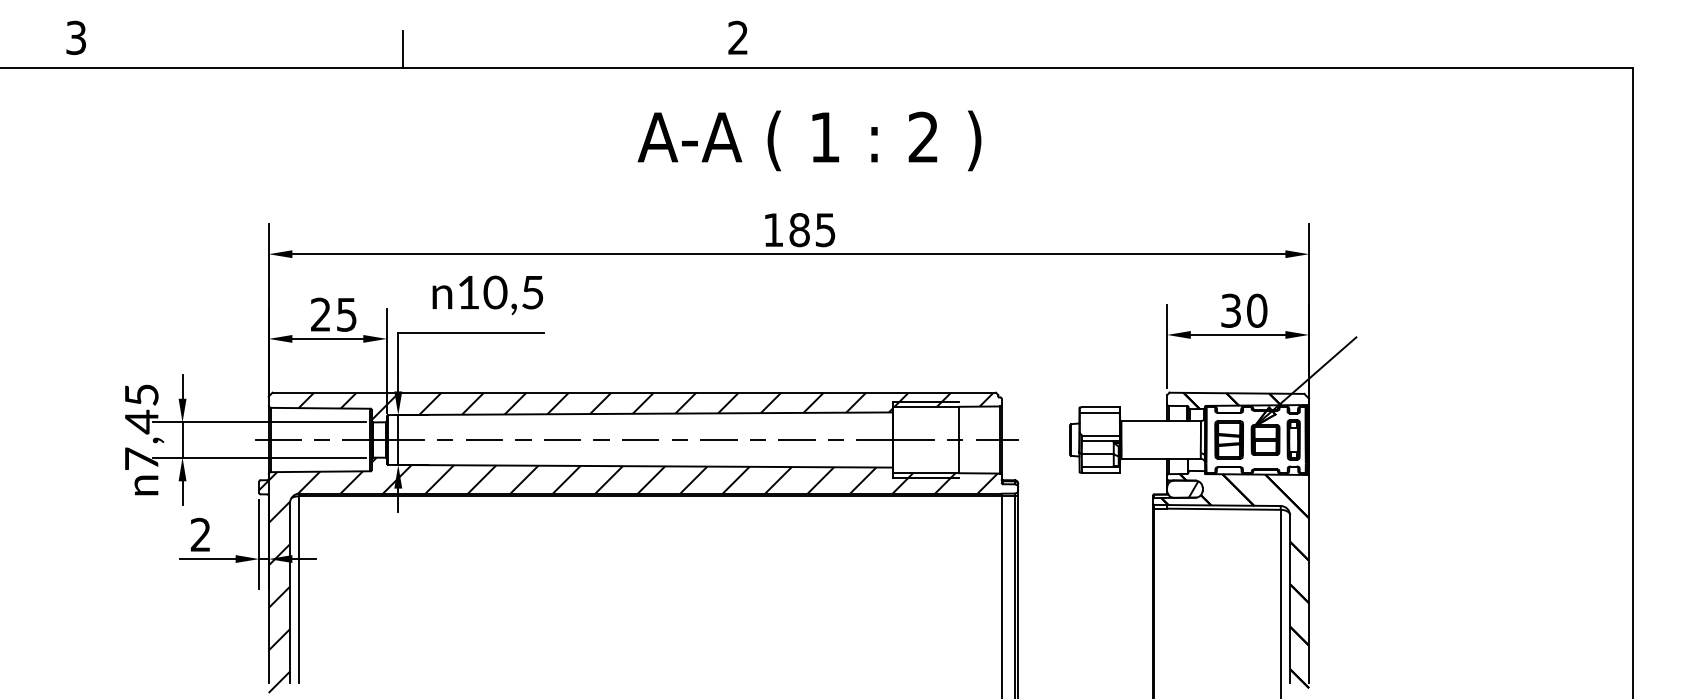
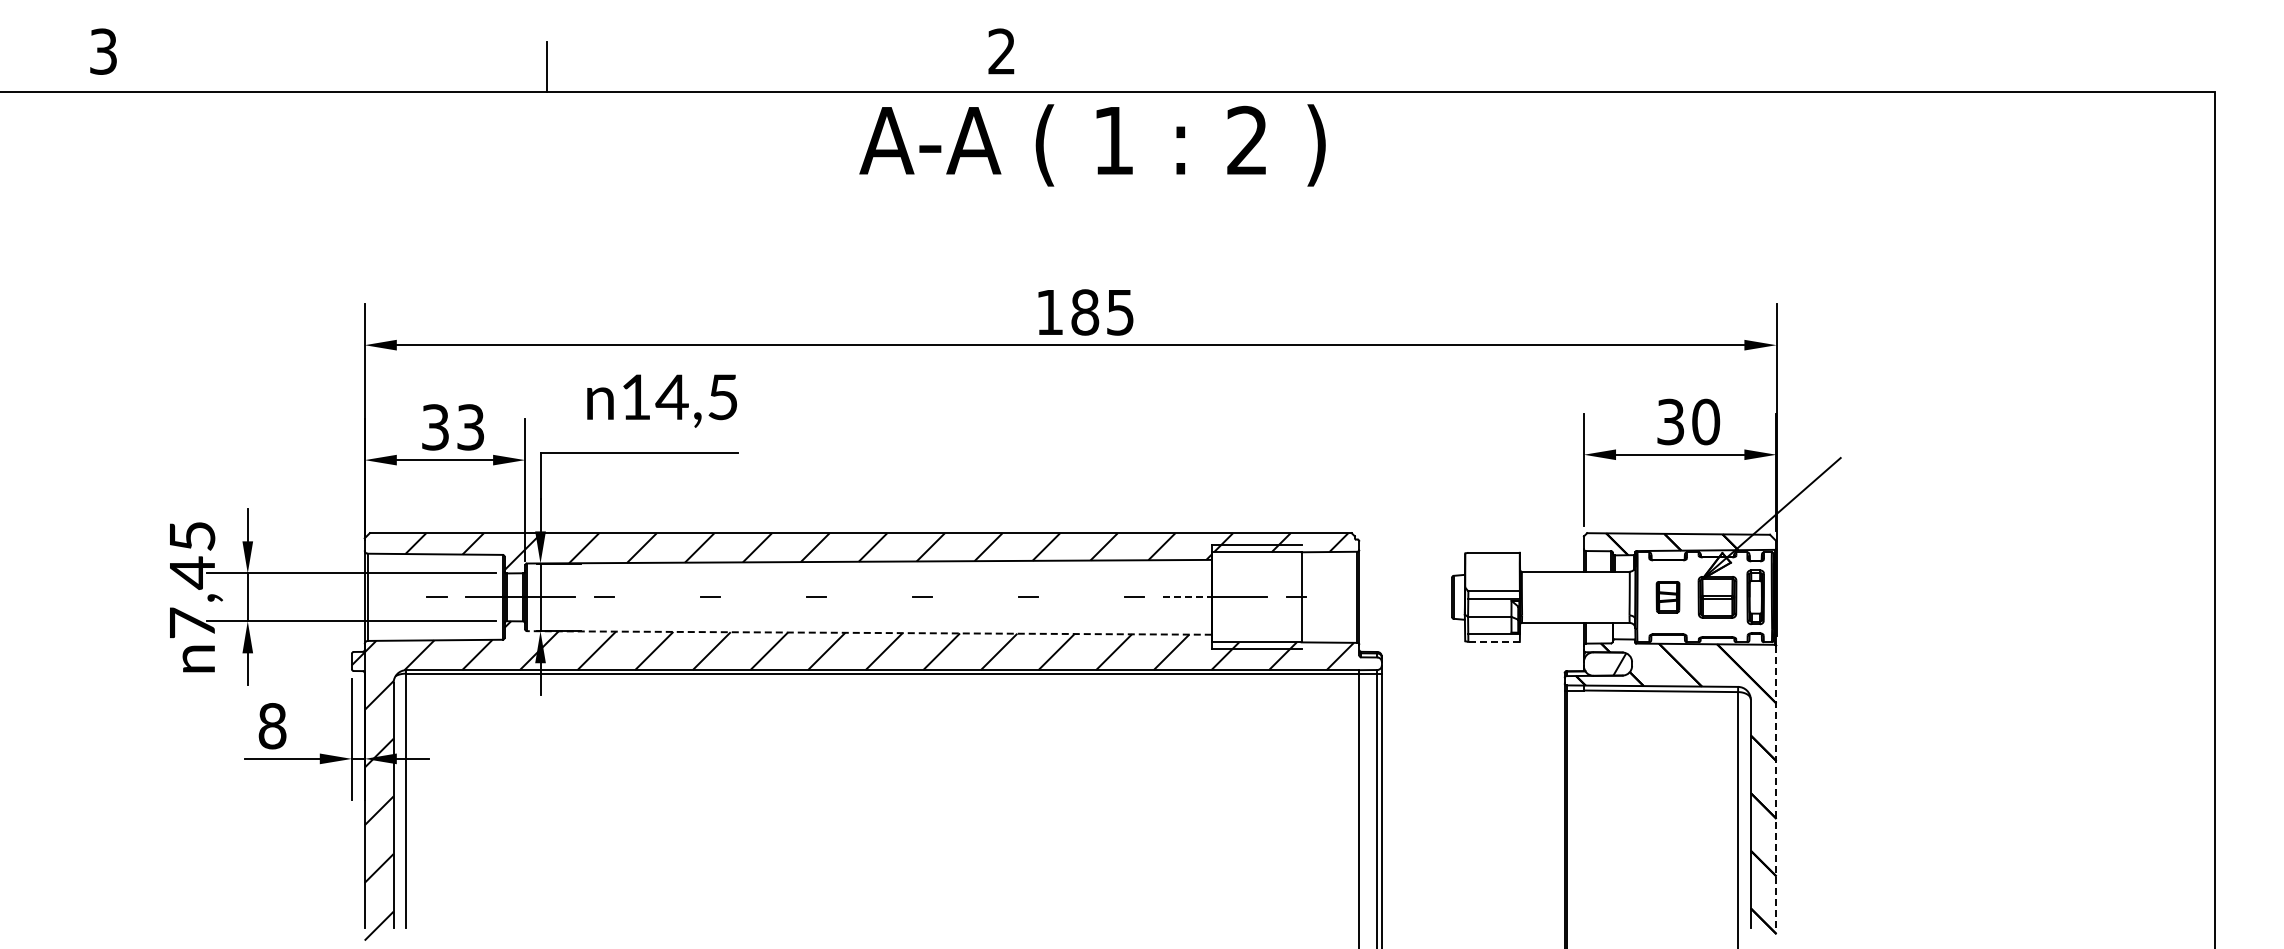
text: (809, 140) -> (1092, 145), moved
text: (494, 292) -> (671, 397), 10,5 -> 14,5
text: (334, 314) -> (453, 427), 25 -> 33
line: (1100, 412) -> (1493, 560), removed
part: (1228, 439) -> (1667, 596), size x0.6
line: (278, 440) -> (377, 597), removed
line: (484, 440) -> (657, 597), removed
line: (562, 440) -> (763, 597), removed
line: (640, 440) -> (869, 597), removed
line: (718, 440) -> (975, 597), removed
line: (796, 440) -> (1081, 597), removed
line: (875, 440) -> (1188, 597), solid -> dashed
line: (996, 440) -> (1352, 597), removed
line: (639, 465) -> (868, 632), solid -> dashed
line: (1101, 472) -> (1494, 641), solid -> dashed
text: (200, 535) -> (272, 726), 2 -> 8
line: (1309, 579) -> (1776, 786), solid -> dashed

